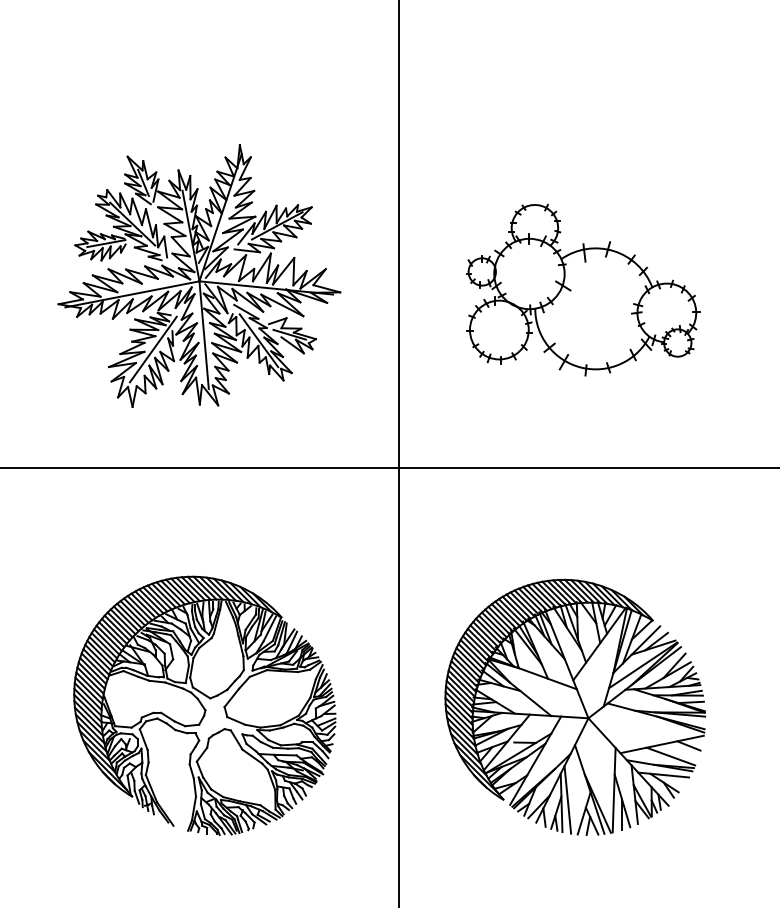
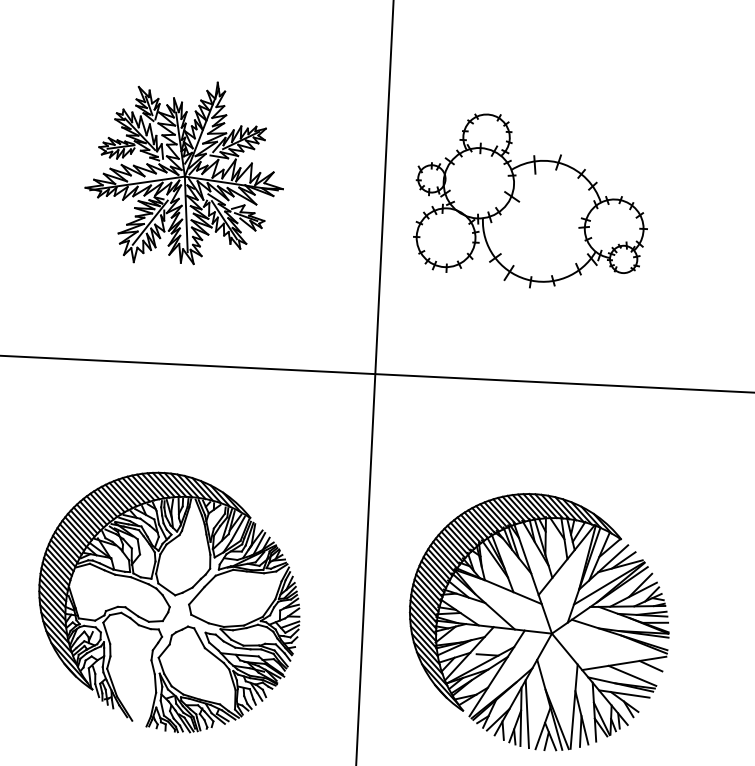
part: (199, 275) -> (185, 172), size x0.7
part: (583, 289) -> (532, 201), moved

